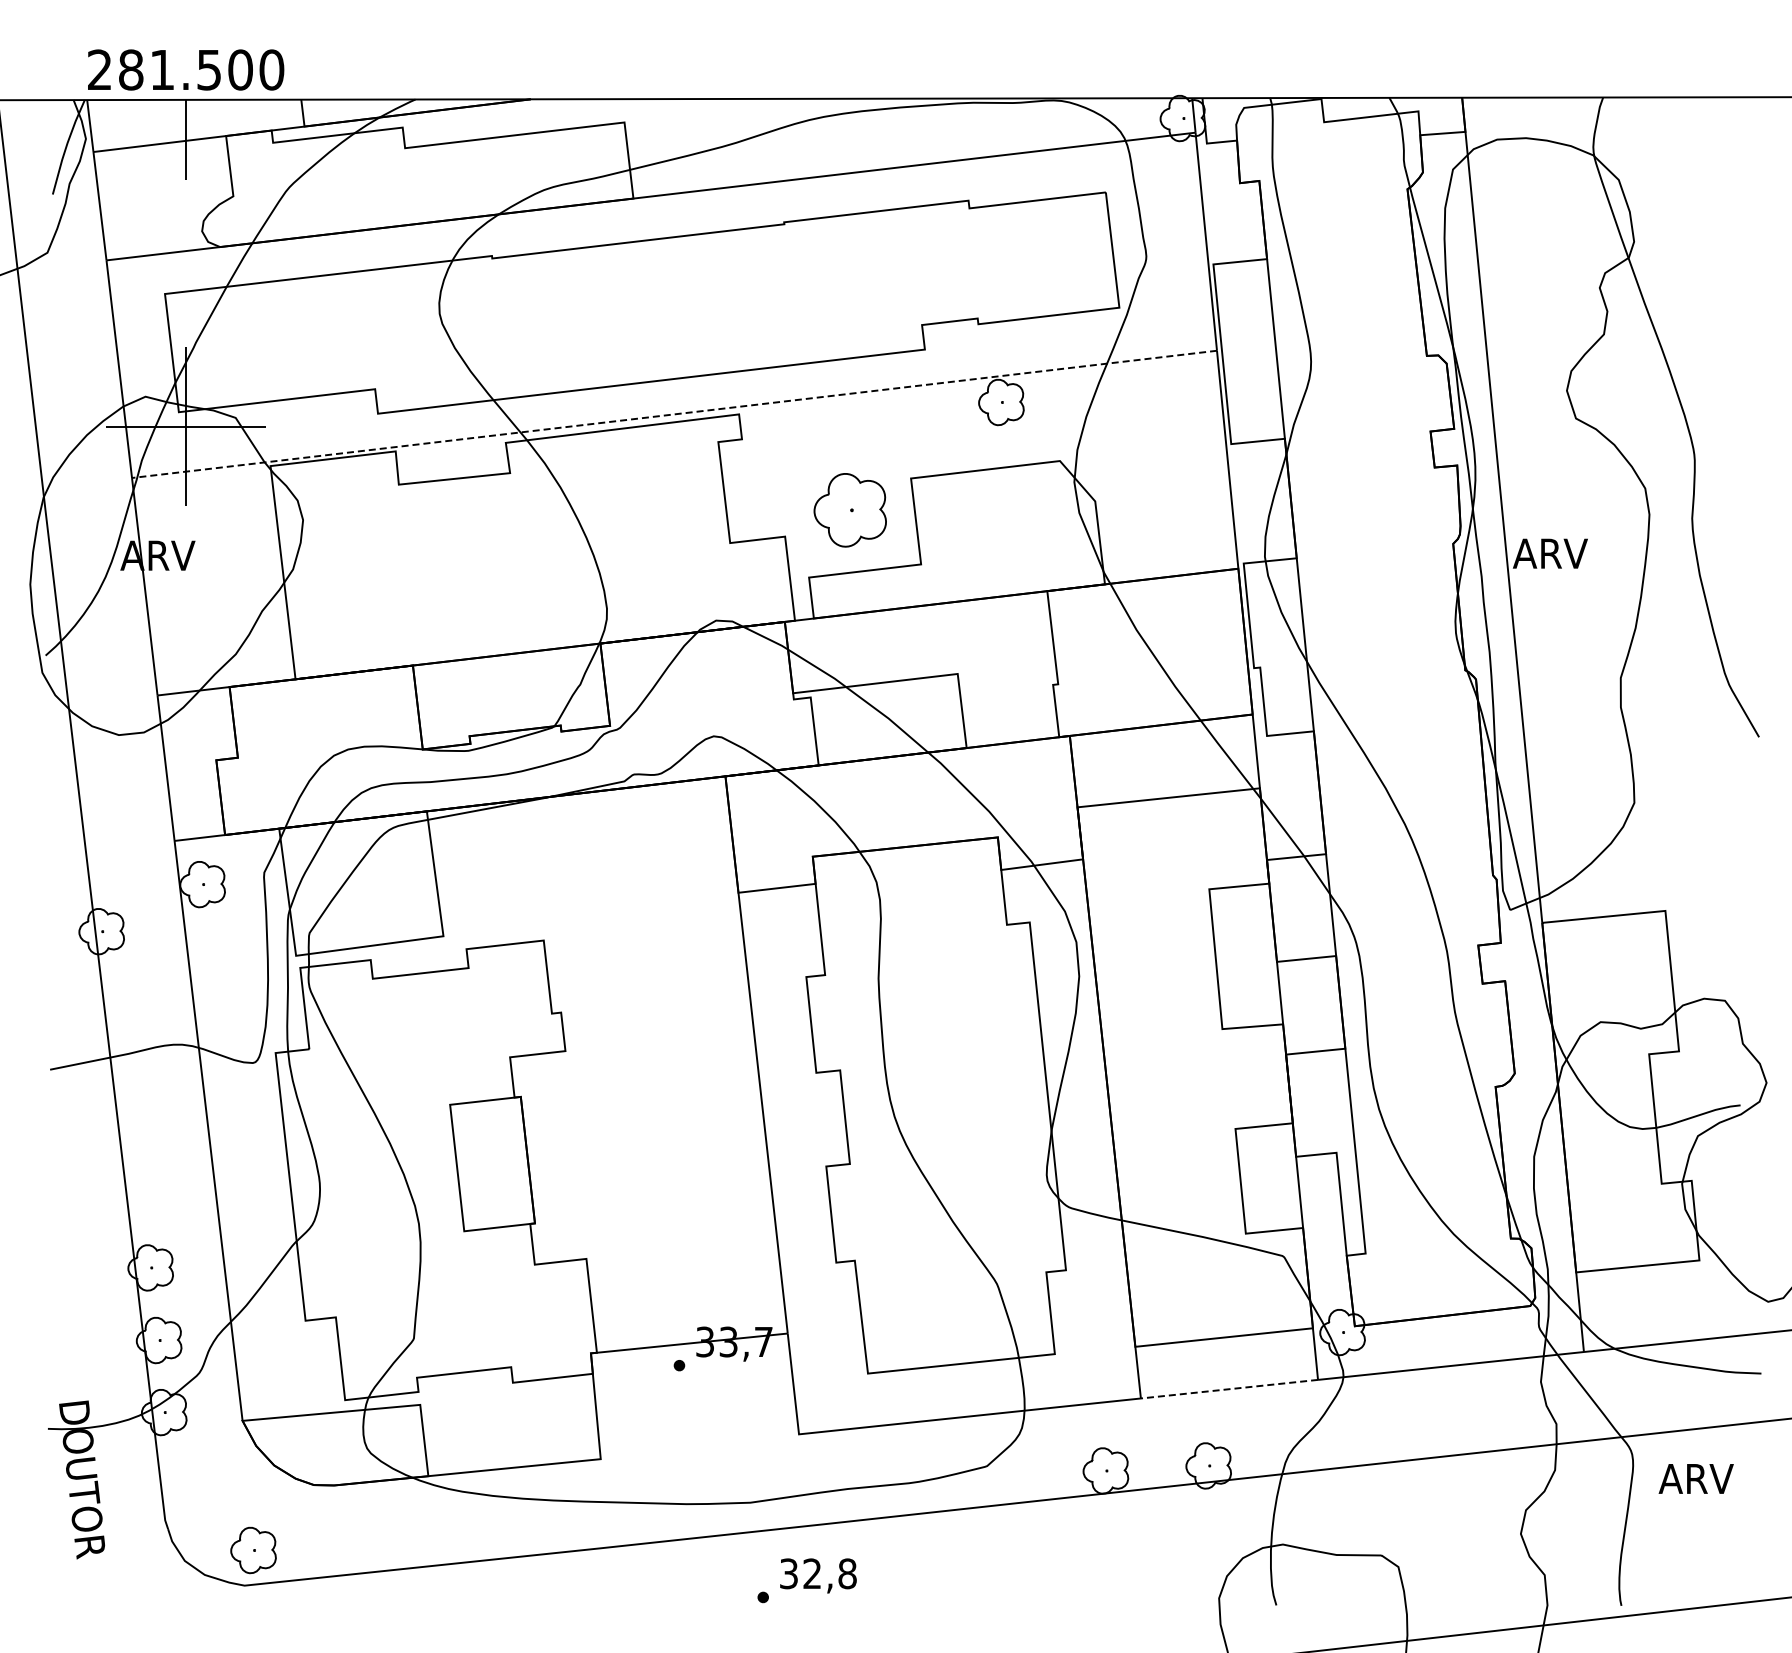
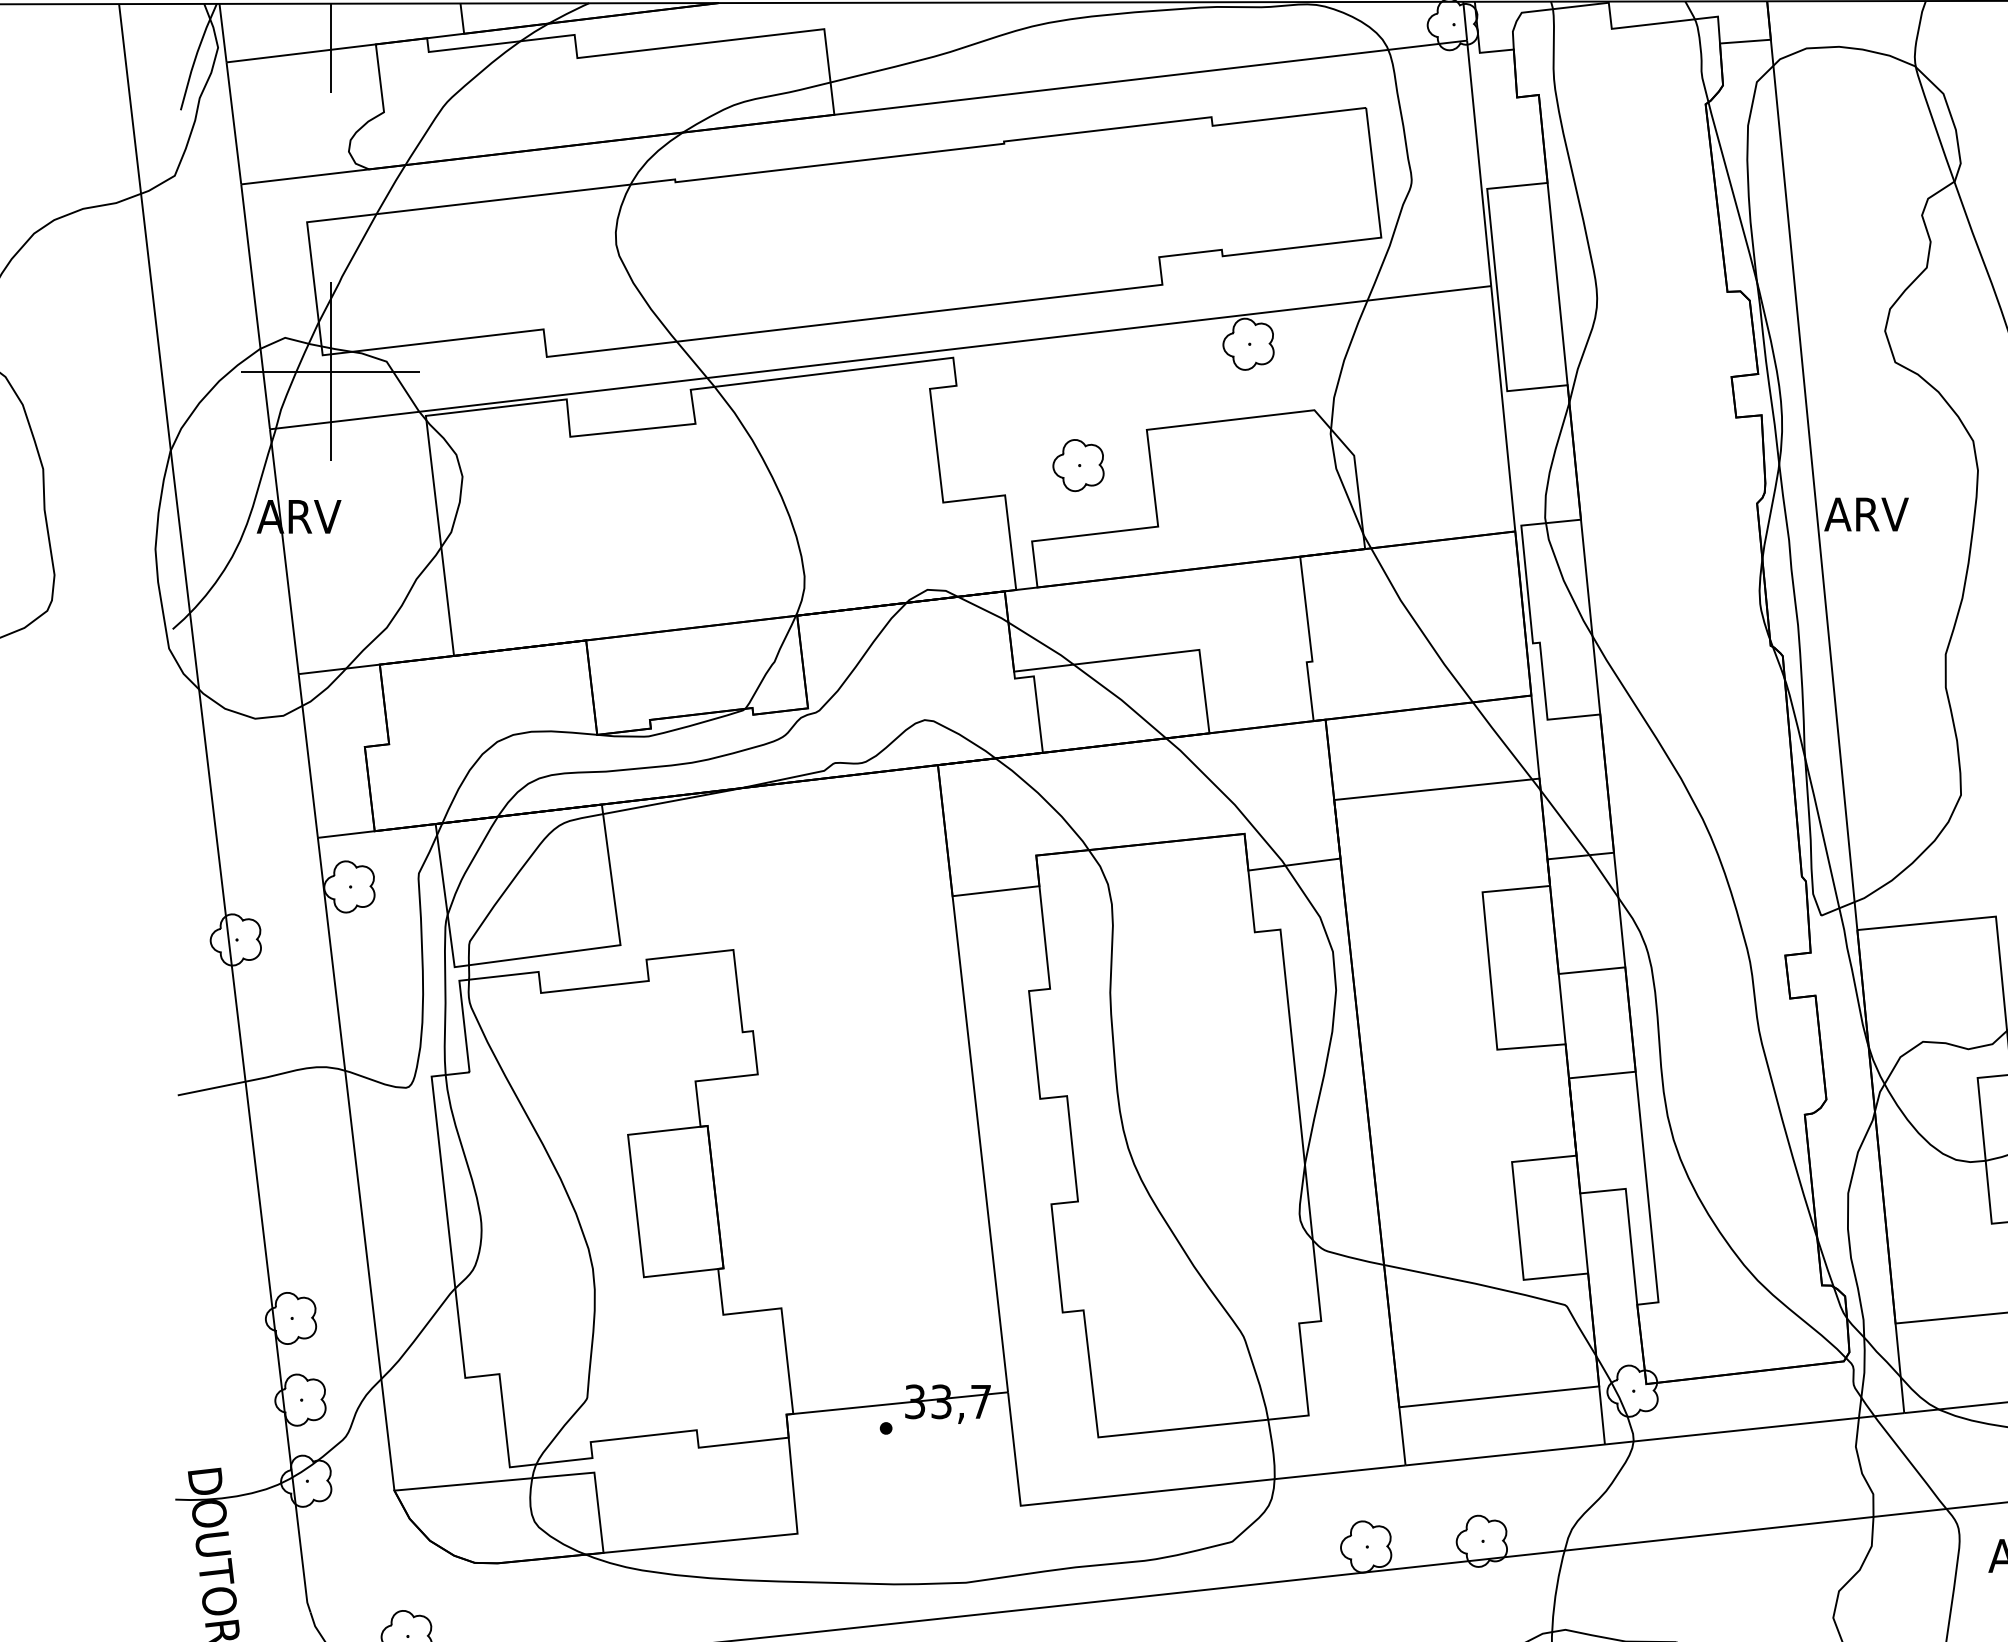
line: (674, 414) -> (880, 357), dashed -> solid
part: (850, 509) -> (1078, 464), size x0.62
line: (1228, 1389) -> (1504, 1455), dashed -> solid

